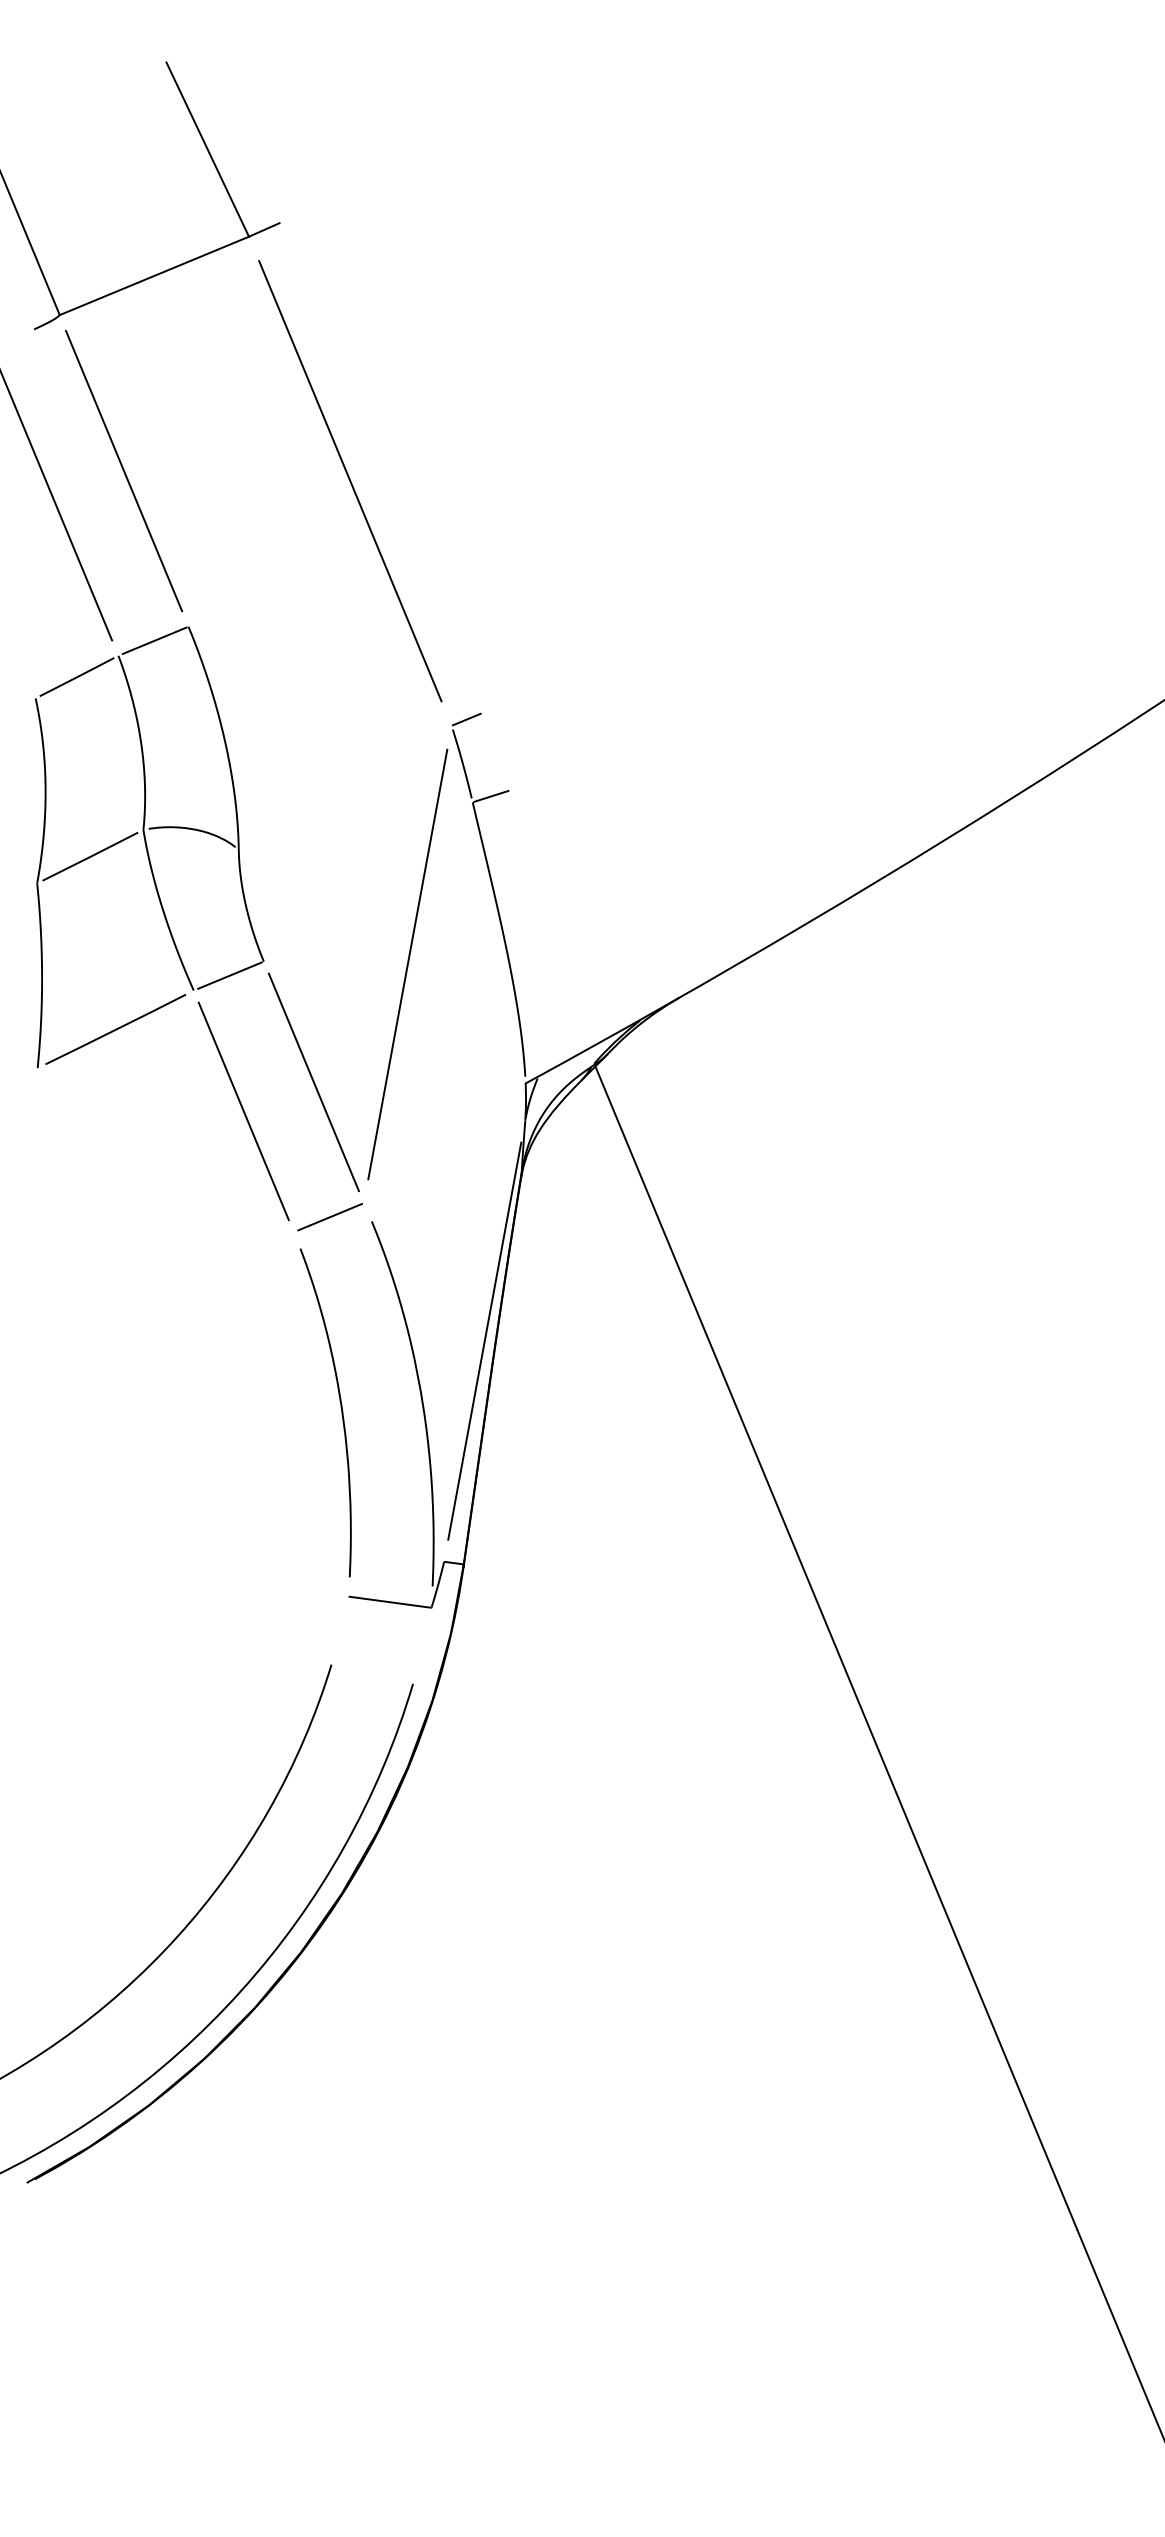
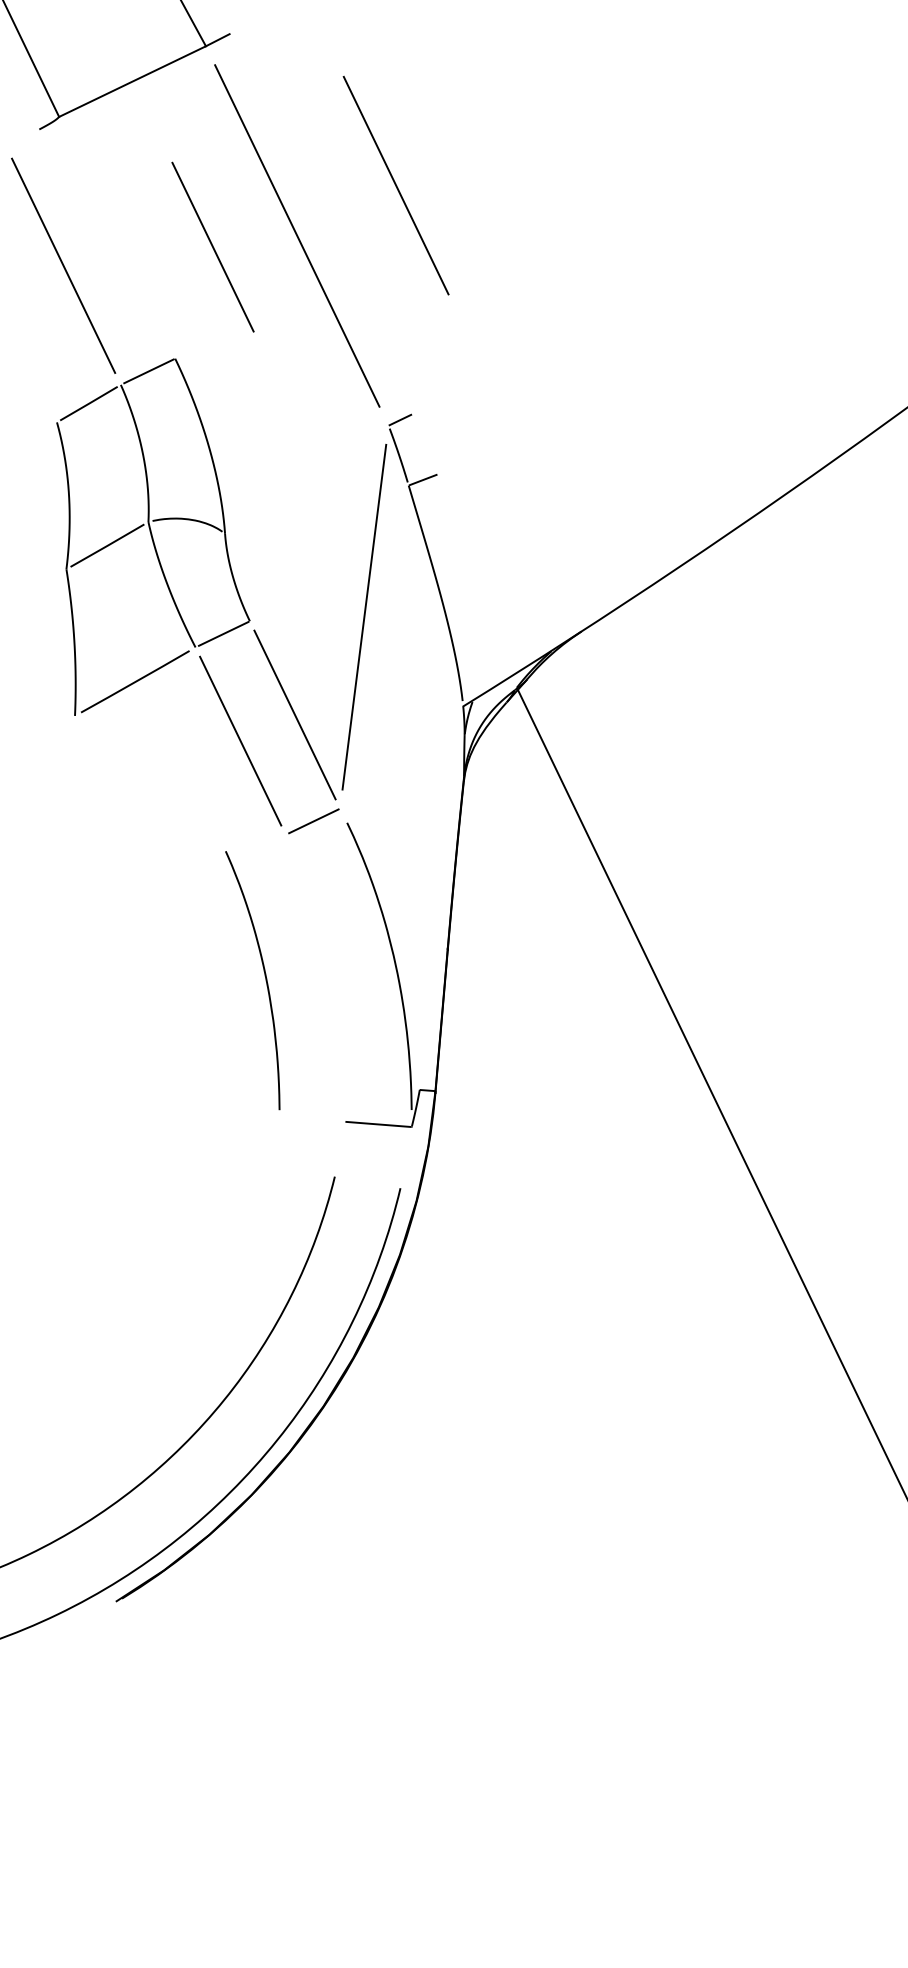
line: (124, 470) -> (396, 185), moved
line: (243, 489) -> (212, 247), added
line: (484, 1340) -> (441, 912), removed
curve: (340, 1407) -> (264, 975), moved

